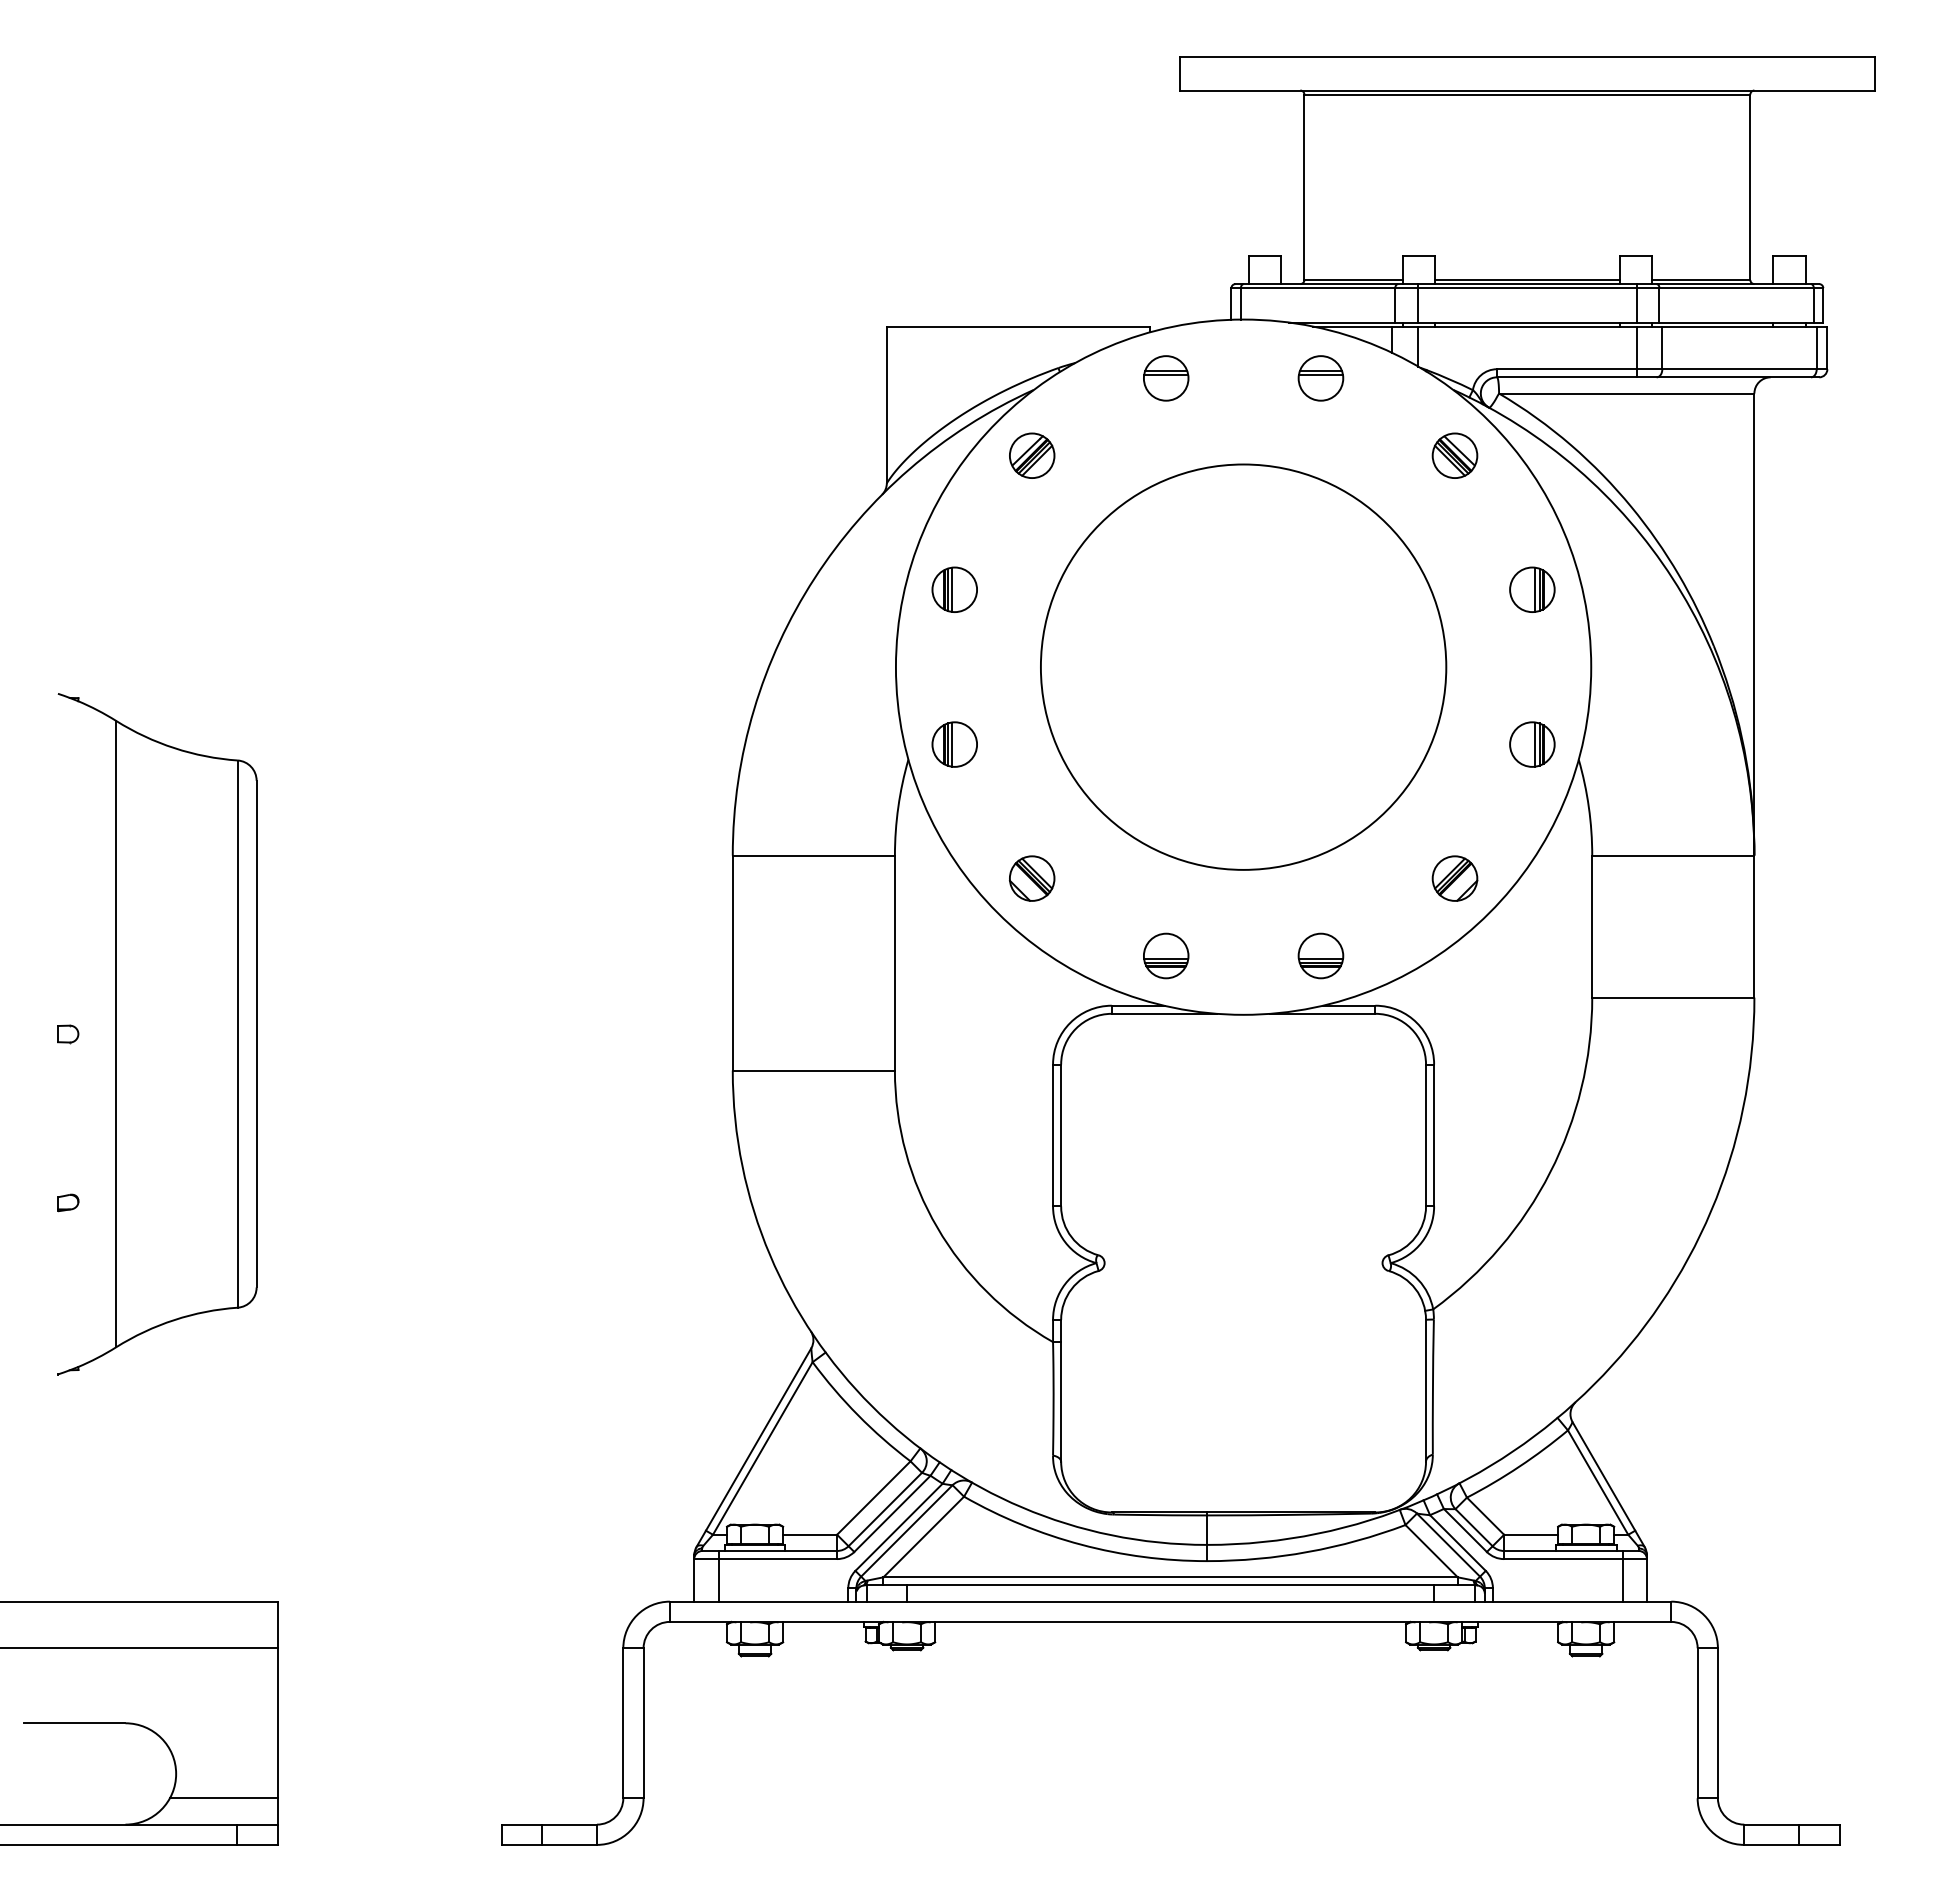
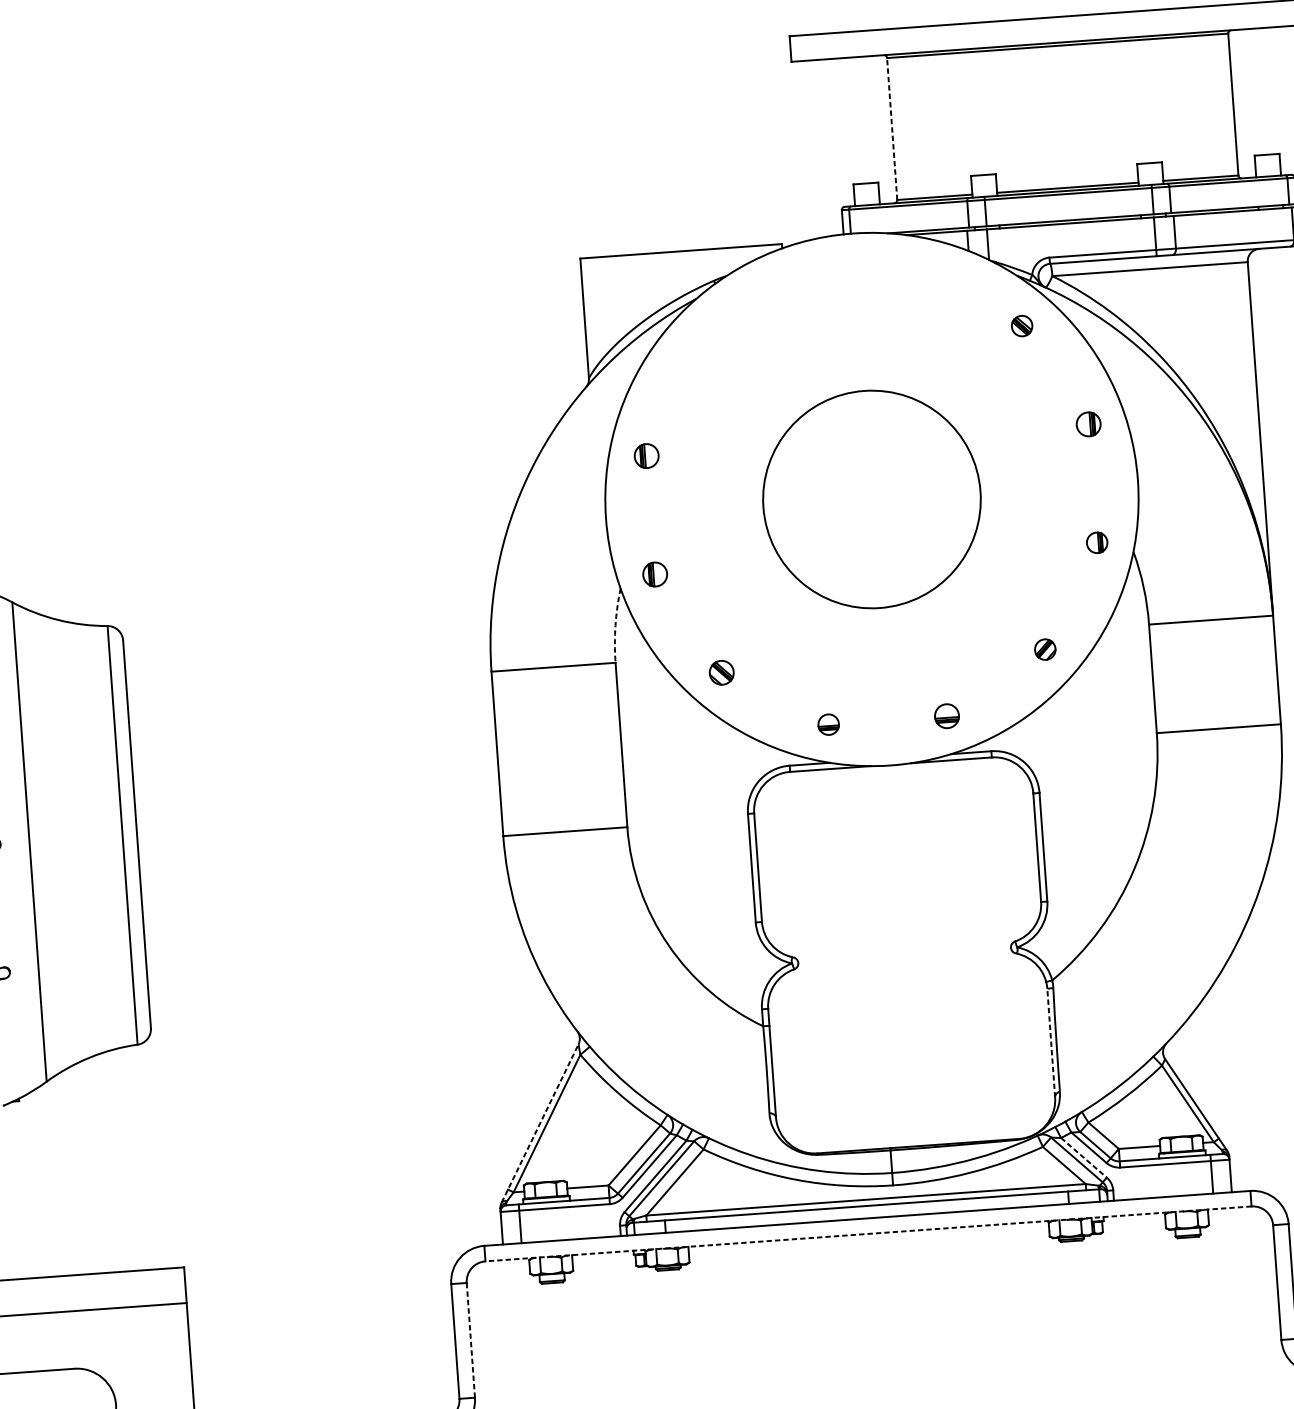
line: (1304, 187) -> (892, 129), solid -> dashed
part: (1166, 378) -> (797, 282), removed
part: (1320, 378) -> (914, 274), removed
part: (1032, 455) -> (698, 349), removed
part: (1454, 455) -> (1021, 325), size x0.6
part: (954, 589) -> (646, 455), size x0.7
part: (1532, 589) -> (1088, 424), size x0.7
circle: (1243, 666) -> (871, 498), size x0.7
part: (954, 744) -> (655, 574), size x0.7
part: (1532, 744) -> (1097, 542), size x0.6
arc: (898, 807) -> (615, 625), solid -> dashed
part: (1031, 878) -> (721, 672), size x0.7
part: (1454, 878) -> (1044, 649), size x0.6
part: (1166, 955) -> (828, 724), size x0.6
part: (1320, 955) -> (946, 715), size x0.7
line: (1426, 1390) -> (1051, 1042), solid -> dashed
line: (753, 1447) -> (539, 1123), solid -> dashed
line: (1458, 1543) -> (1084, 1158), solid -> dashed
line: (1170, 1621) -> (868, 1233), solid -> dashed
line: (643, 1723) -> (470, 1340), solid -> dashed

